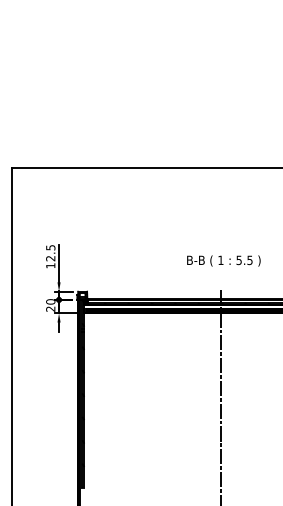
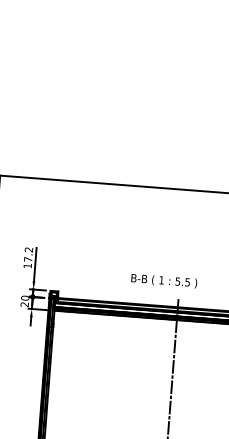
text: (50, 253) -> (28, 254), 12.5 -> 17.2
text: (223, 260) -> (163, 280), moved

